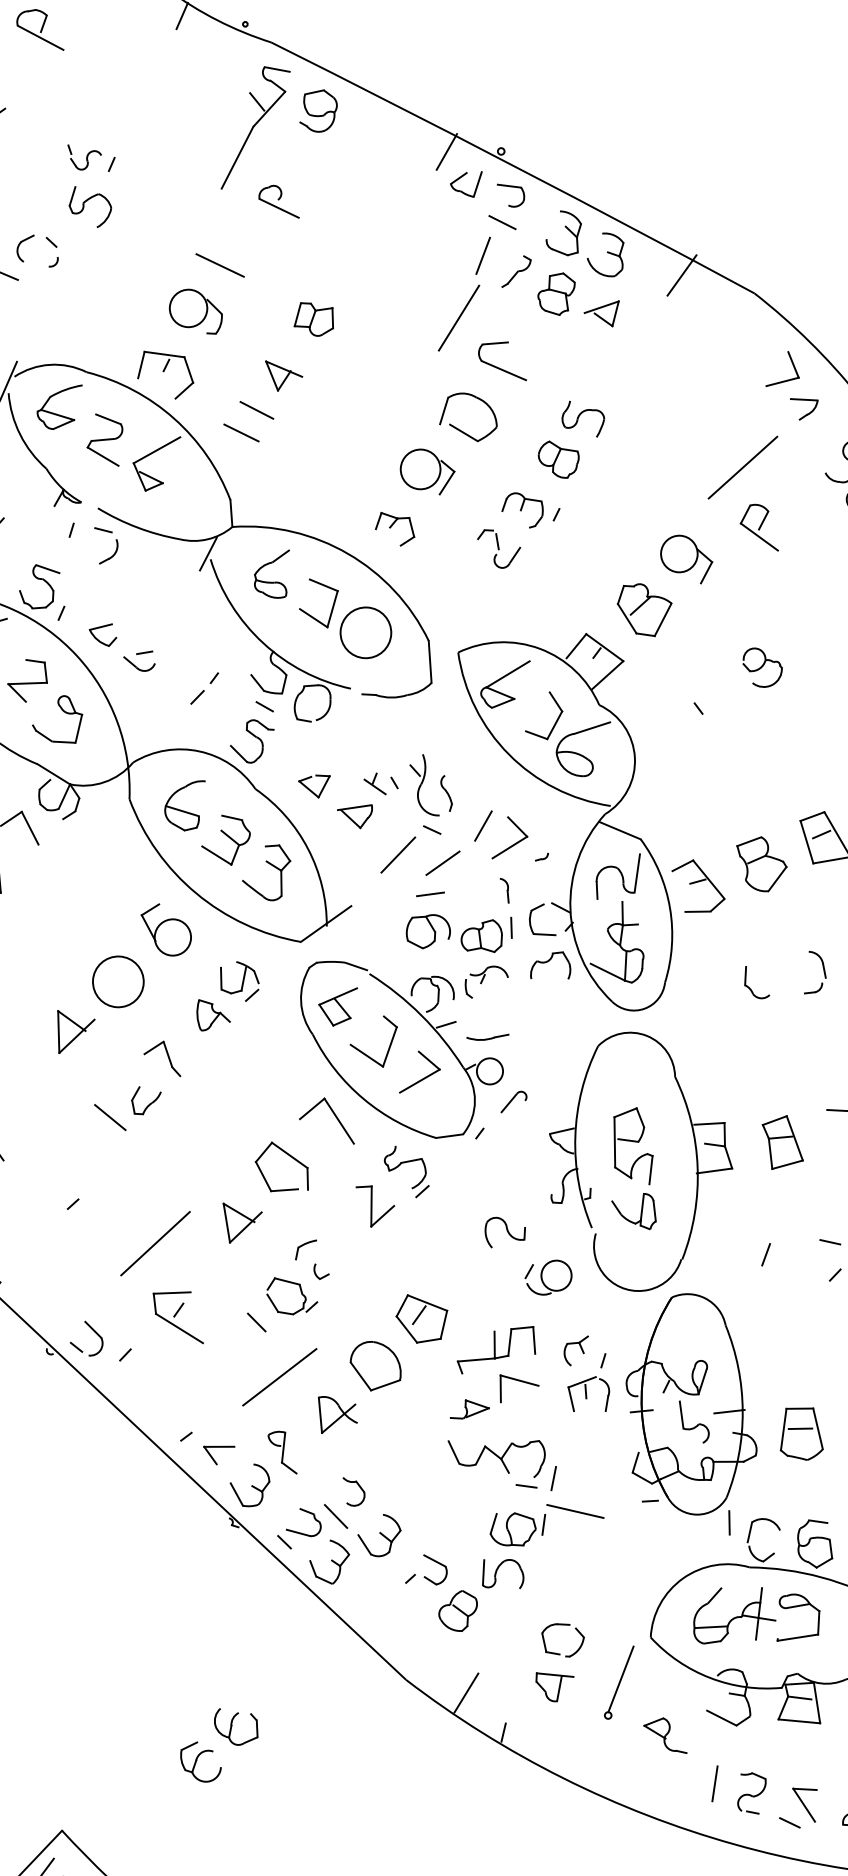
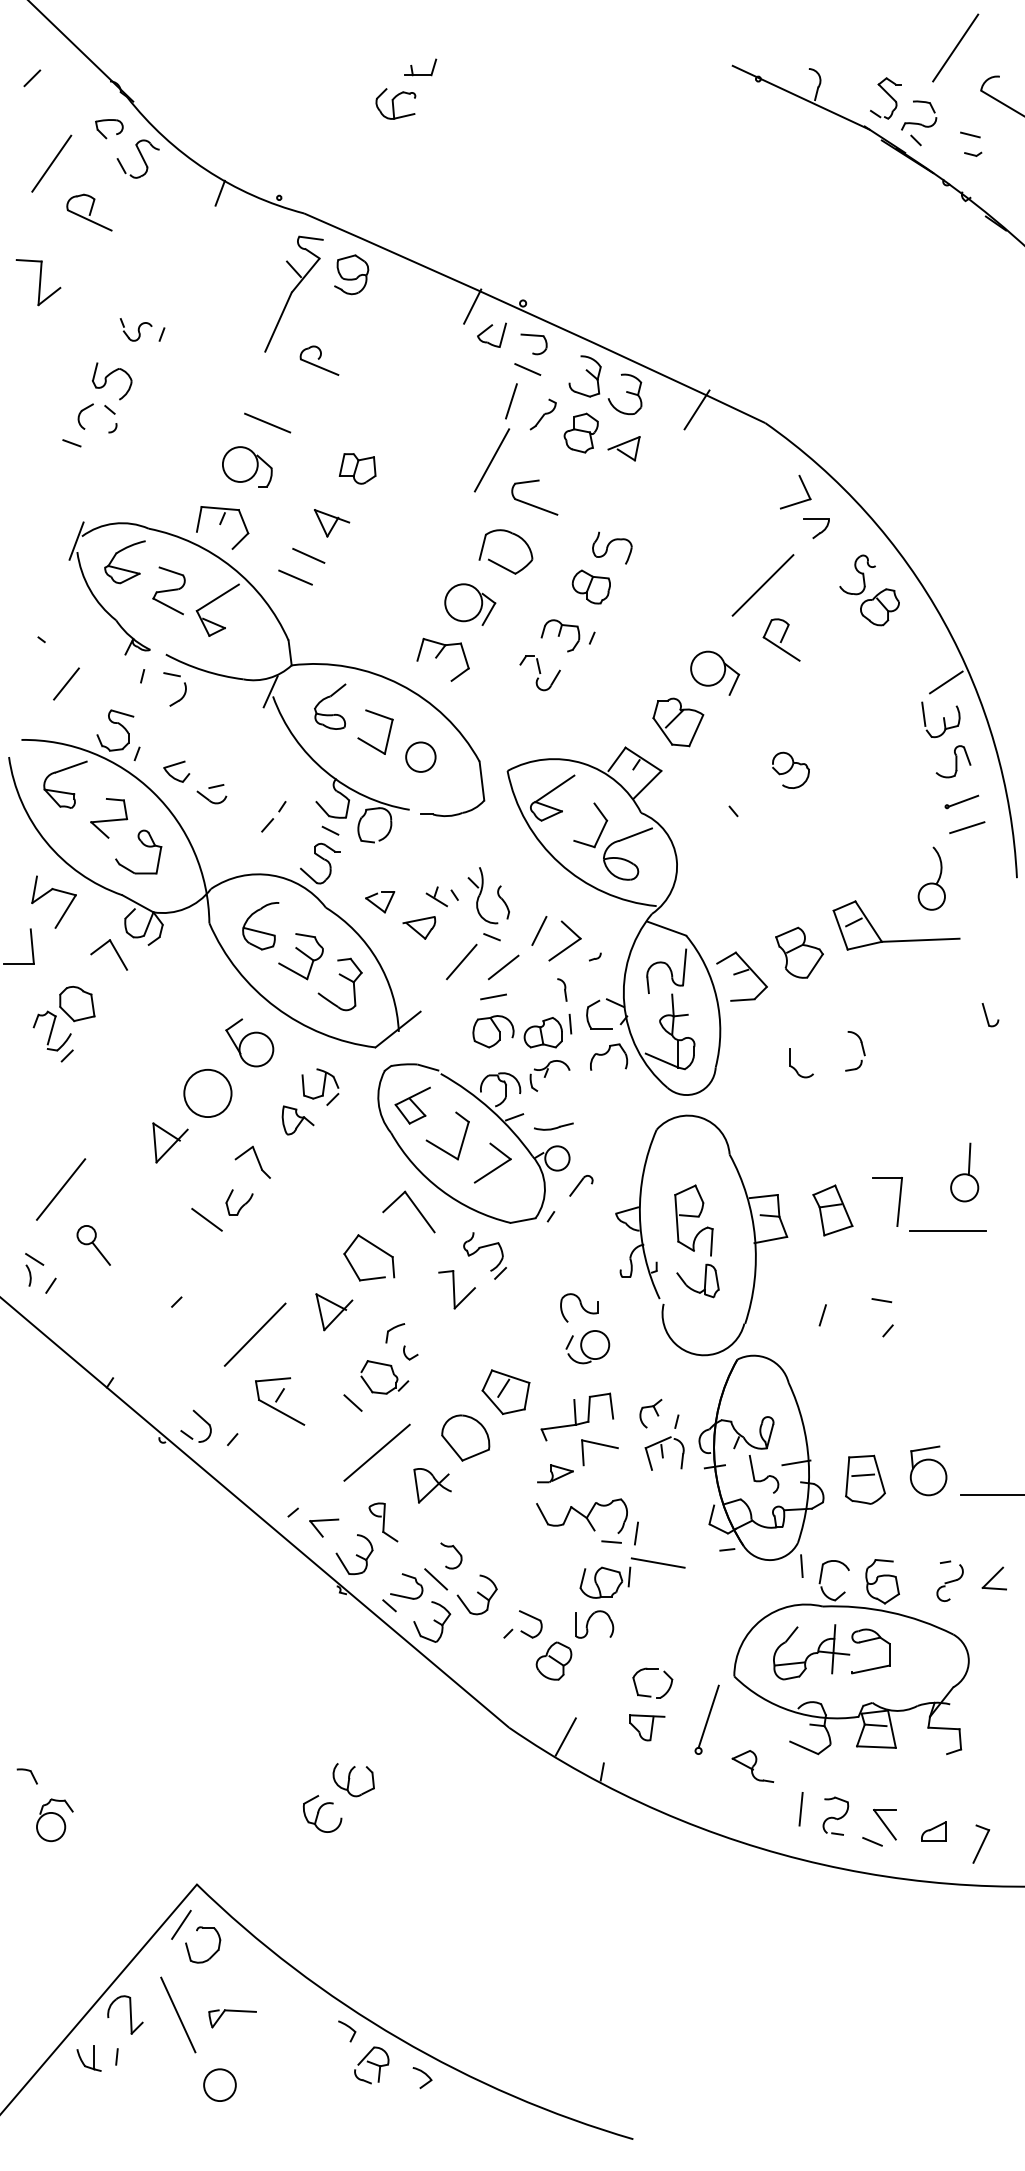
part: (89, 207) -> (111, 381), moved
part: (394, 529) -> (442, 659), size x1.43
circle: (365, 632) -> (420, 756), size x0.62
part: (548, 1277) -> (587, 1347), moved

